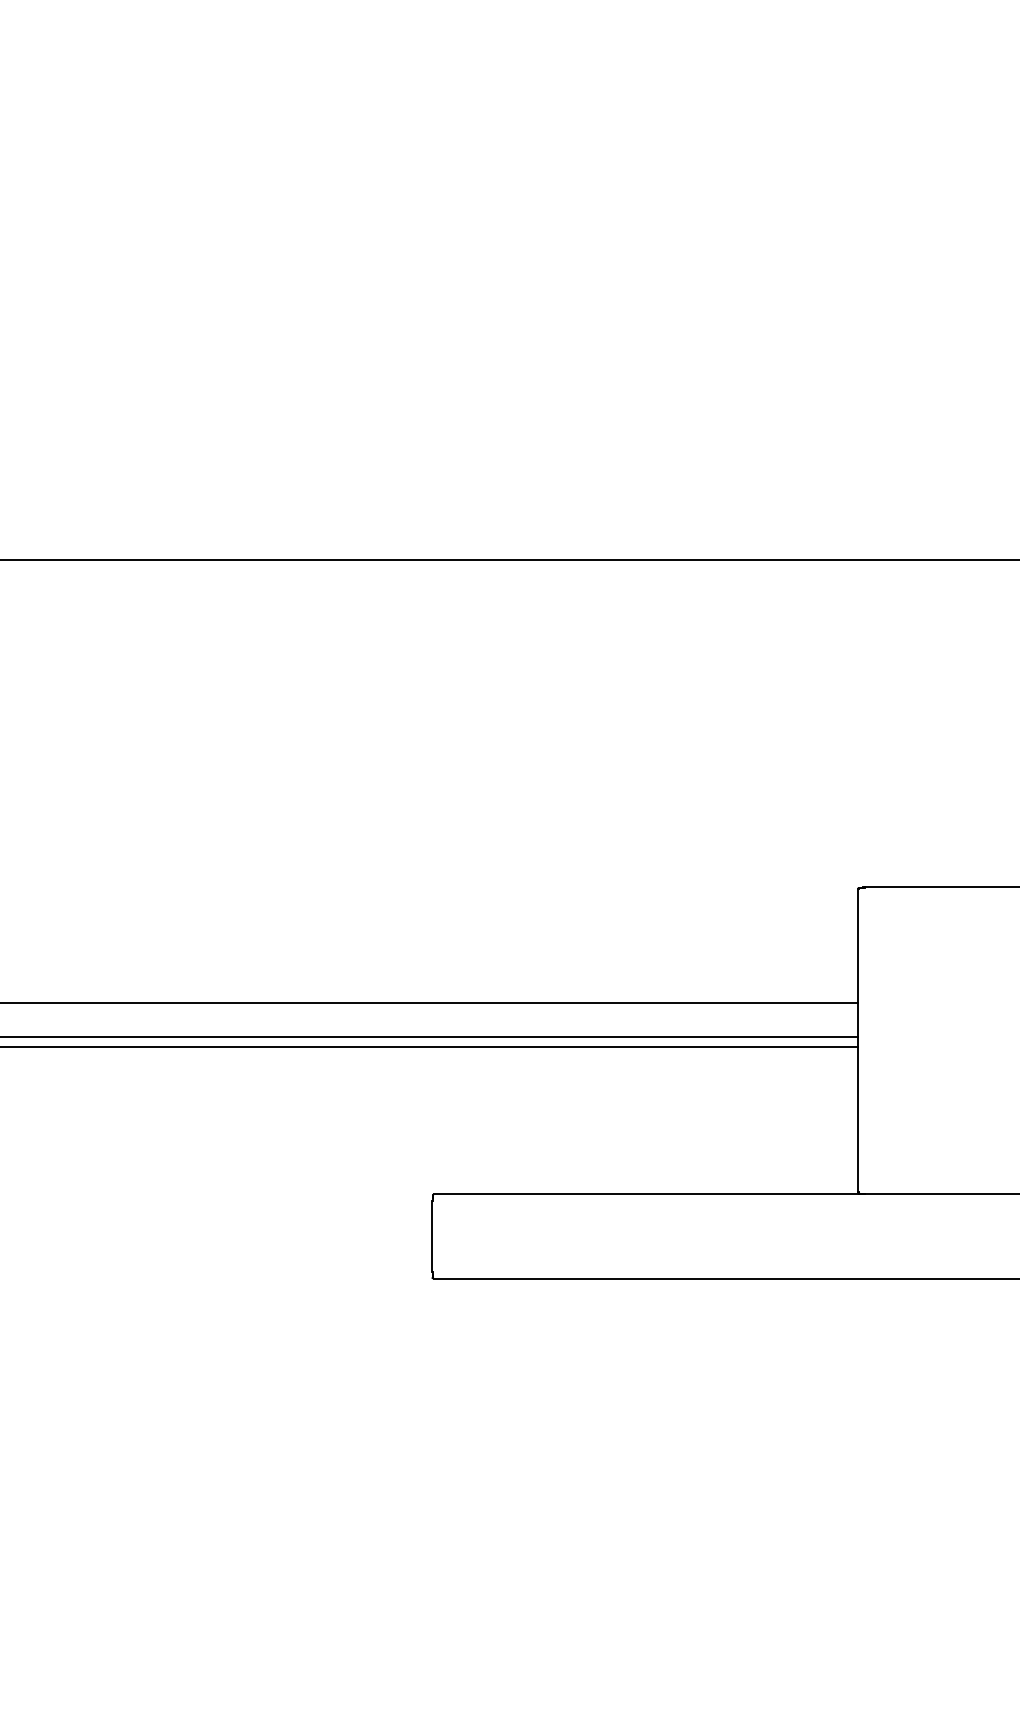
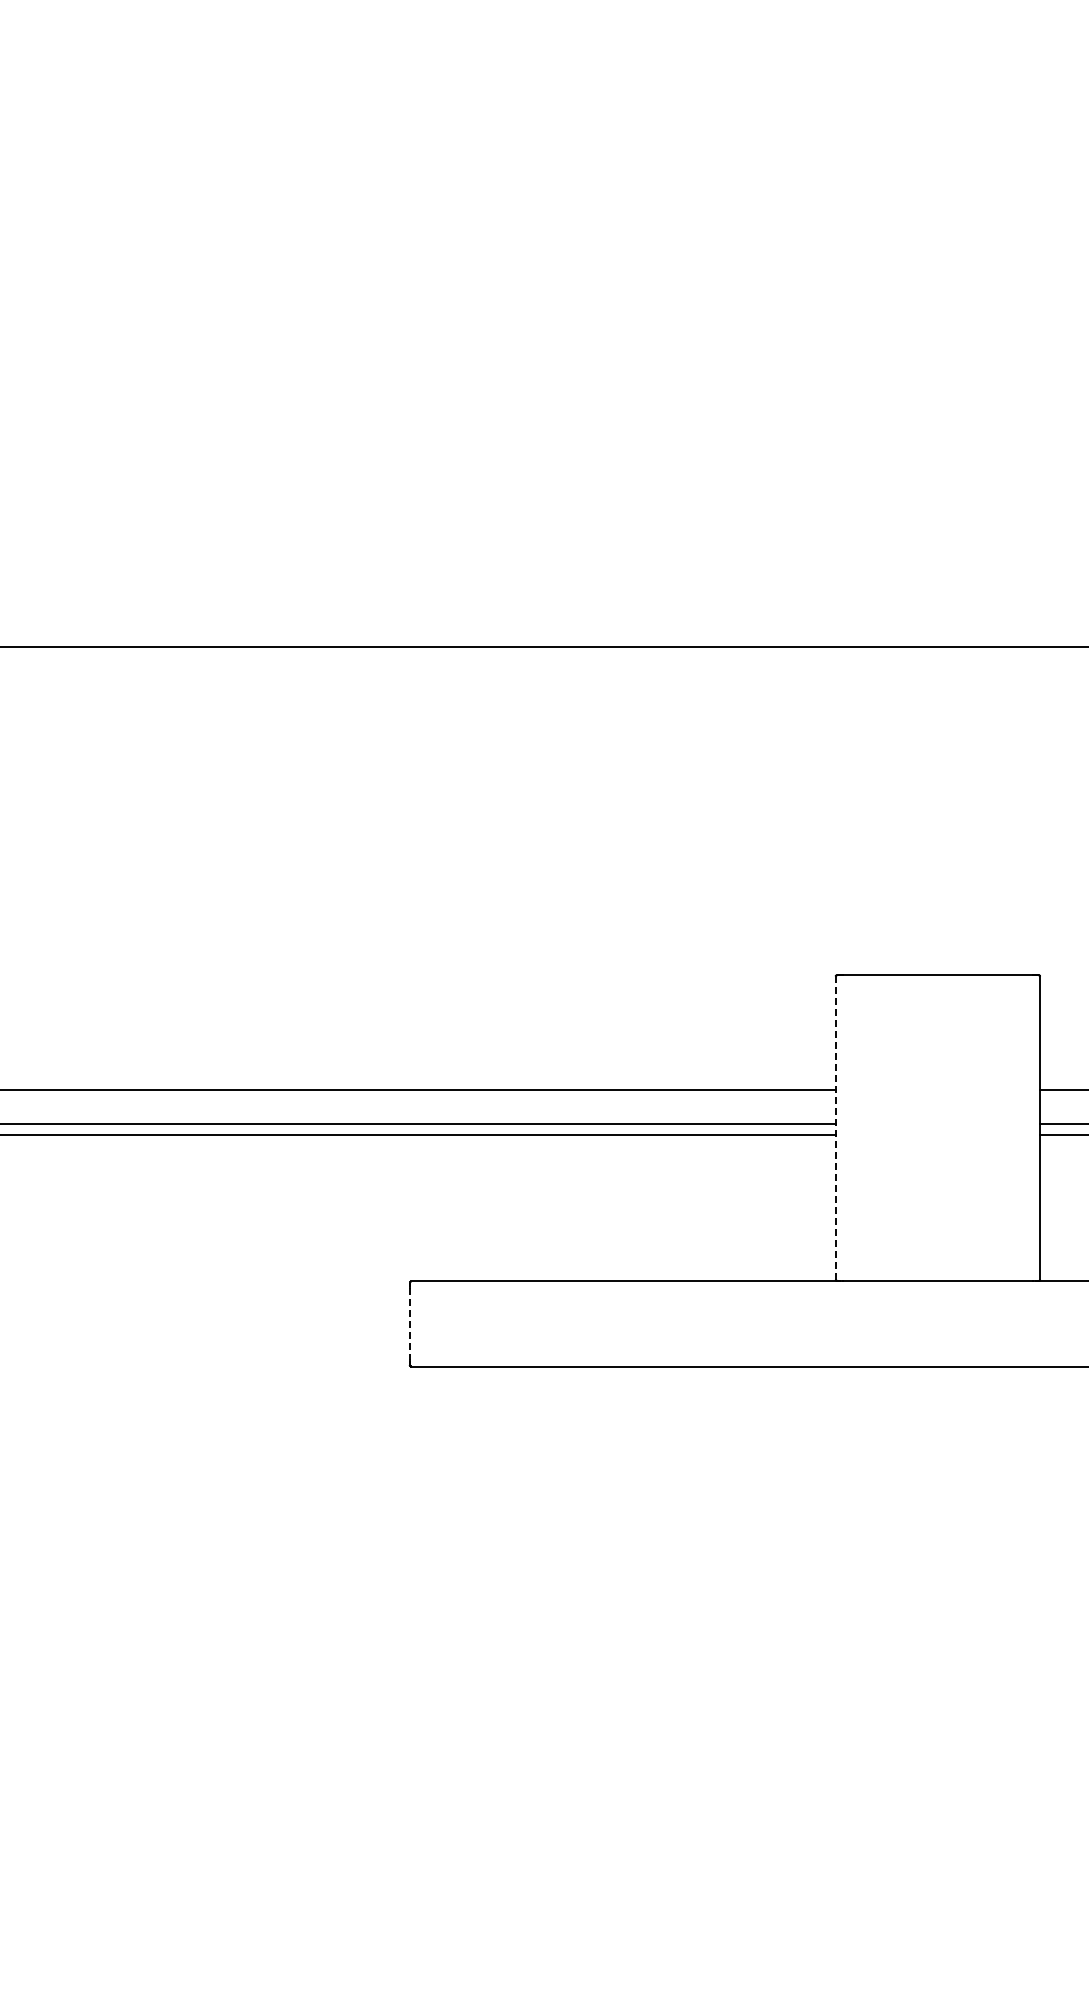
line: (858, 1041) -> (835, 1128), solid -> dashed
line: (432, 1237) -> (409, 1324), solid -> dashed

